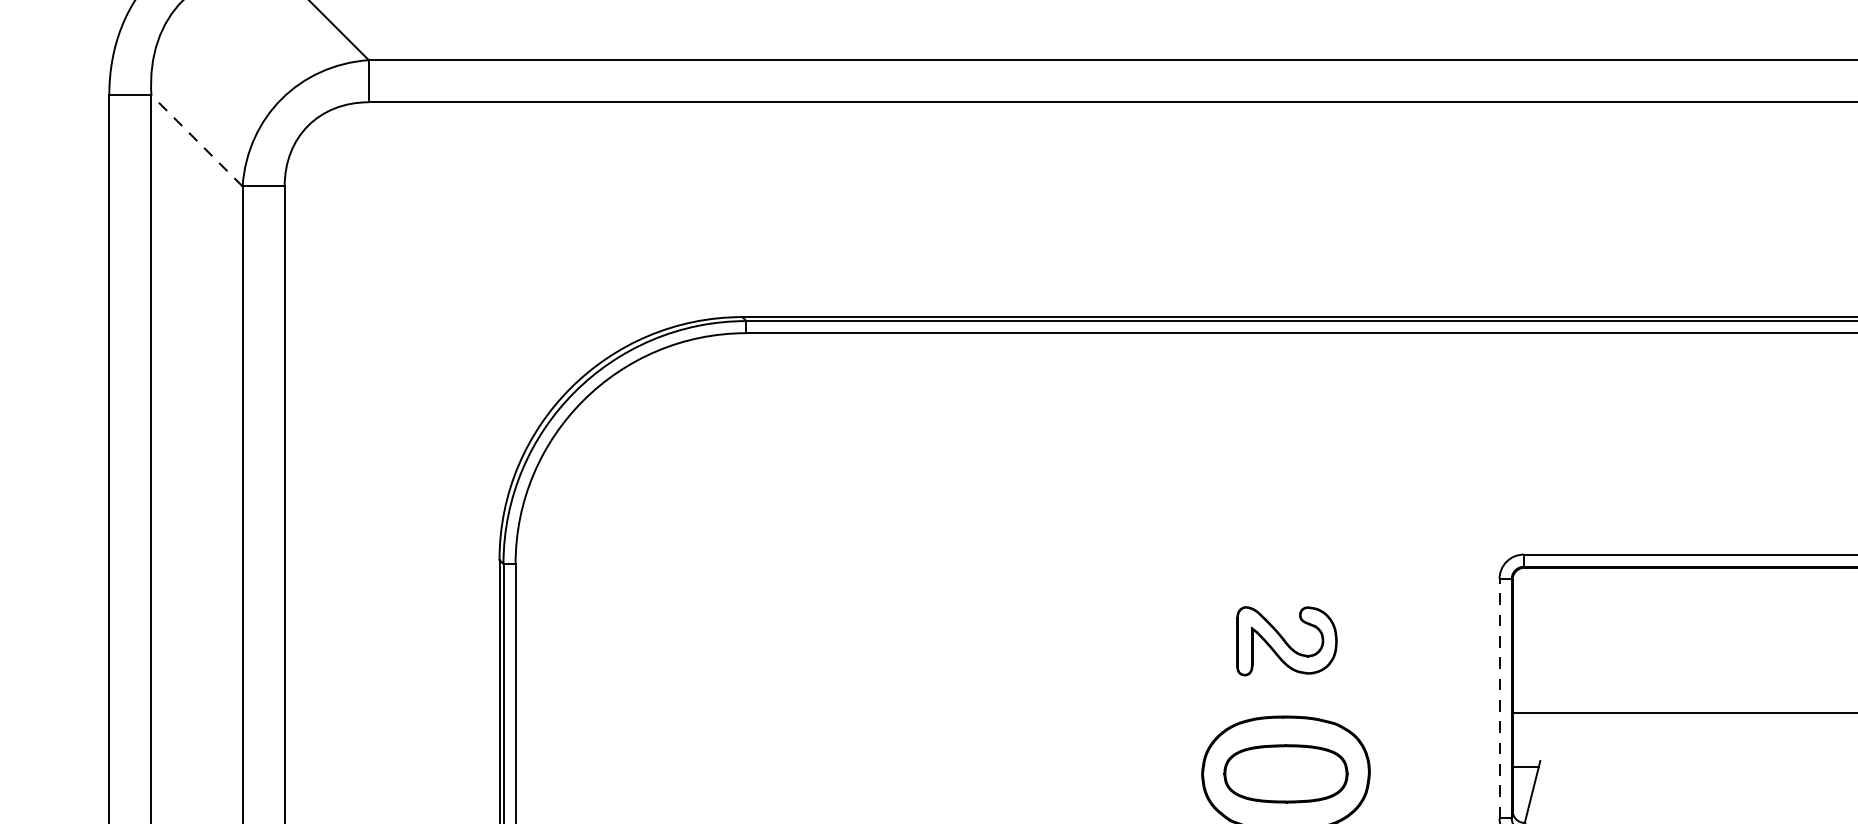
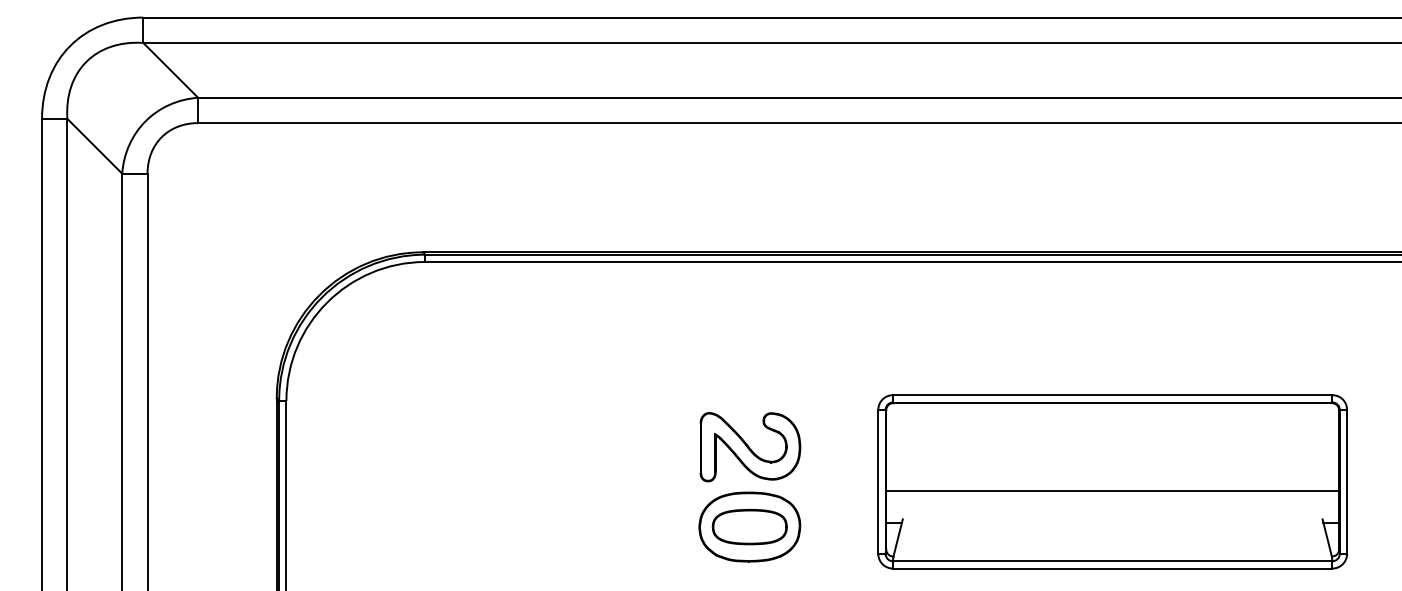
line: (196, 141) -> (94, 146), dashed -> solid
part: (1287, 641) -> (750, 447), size x1.67
line: (1499, 698) -> (878, 481), dashed -> solid

